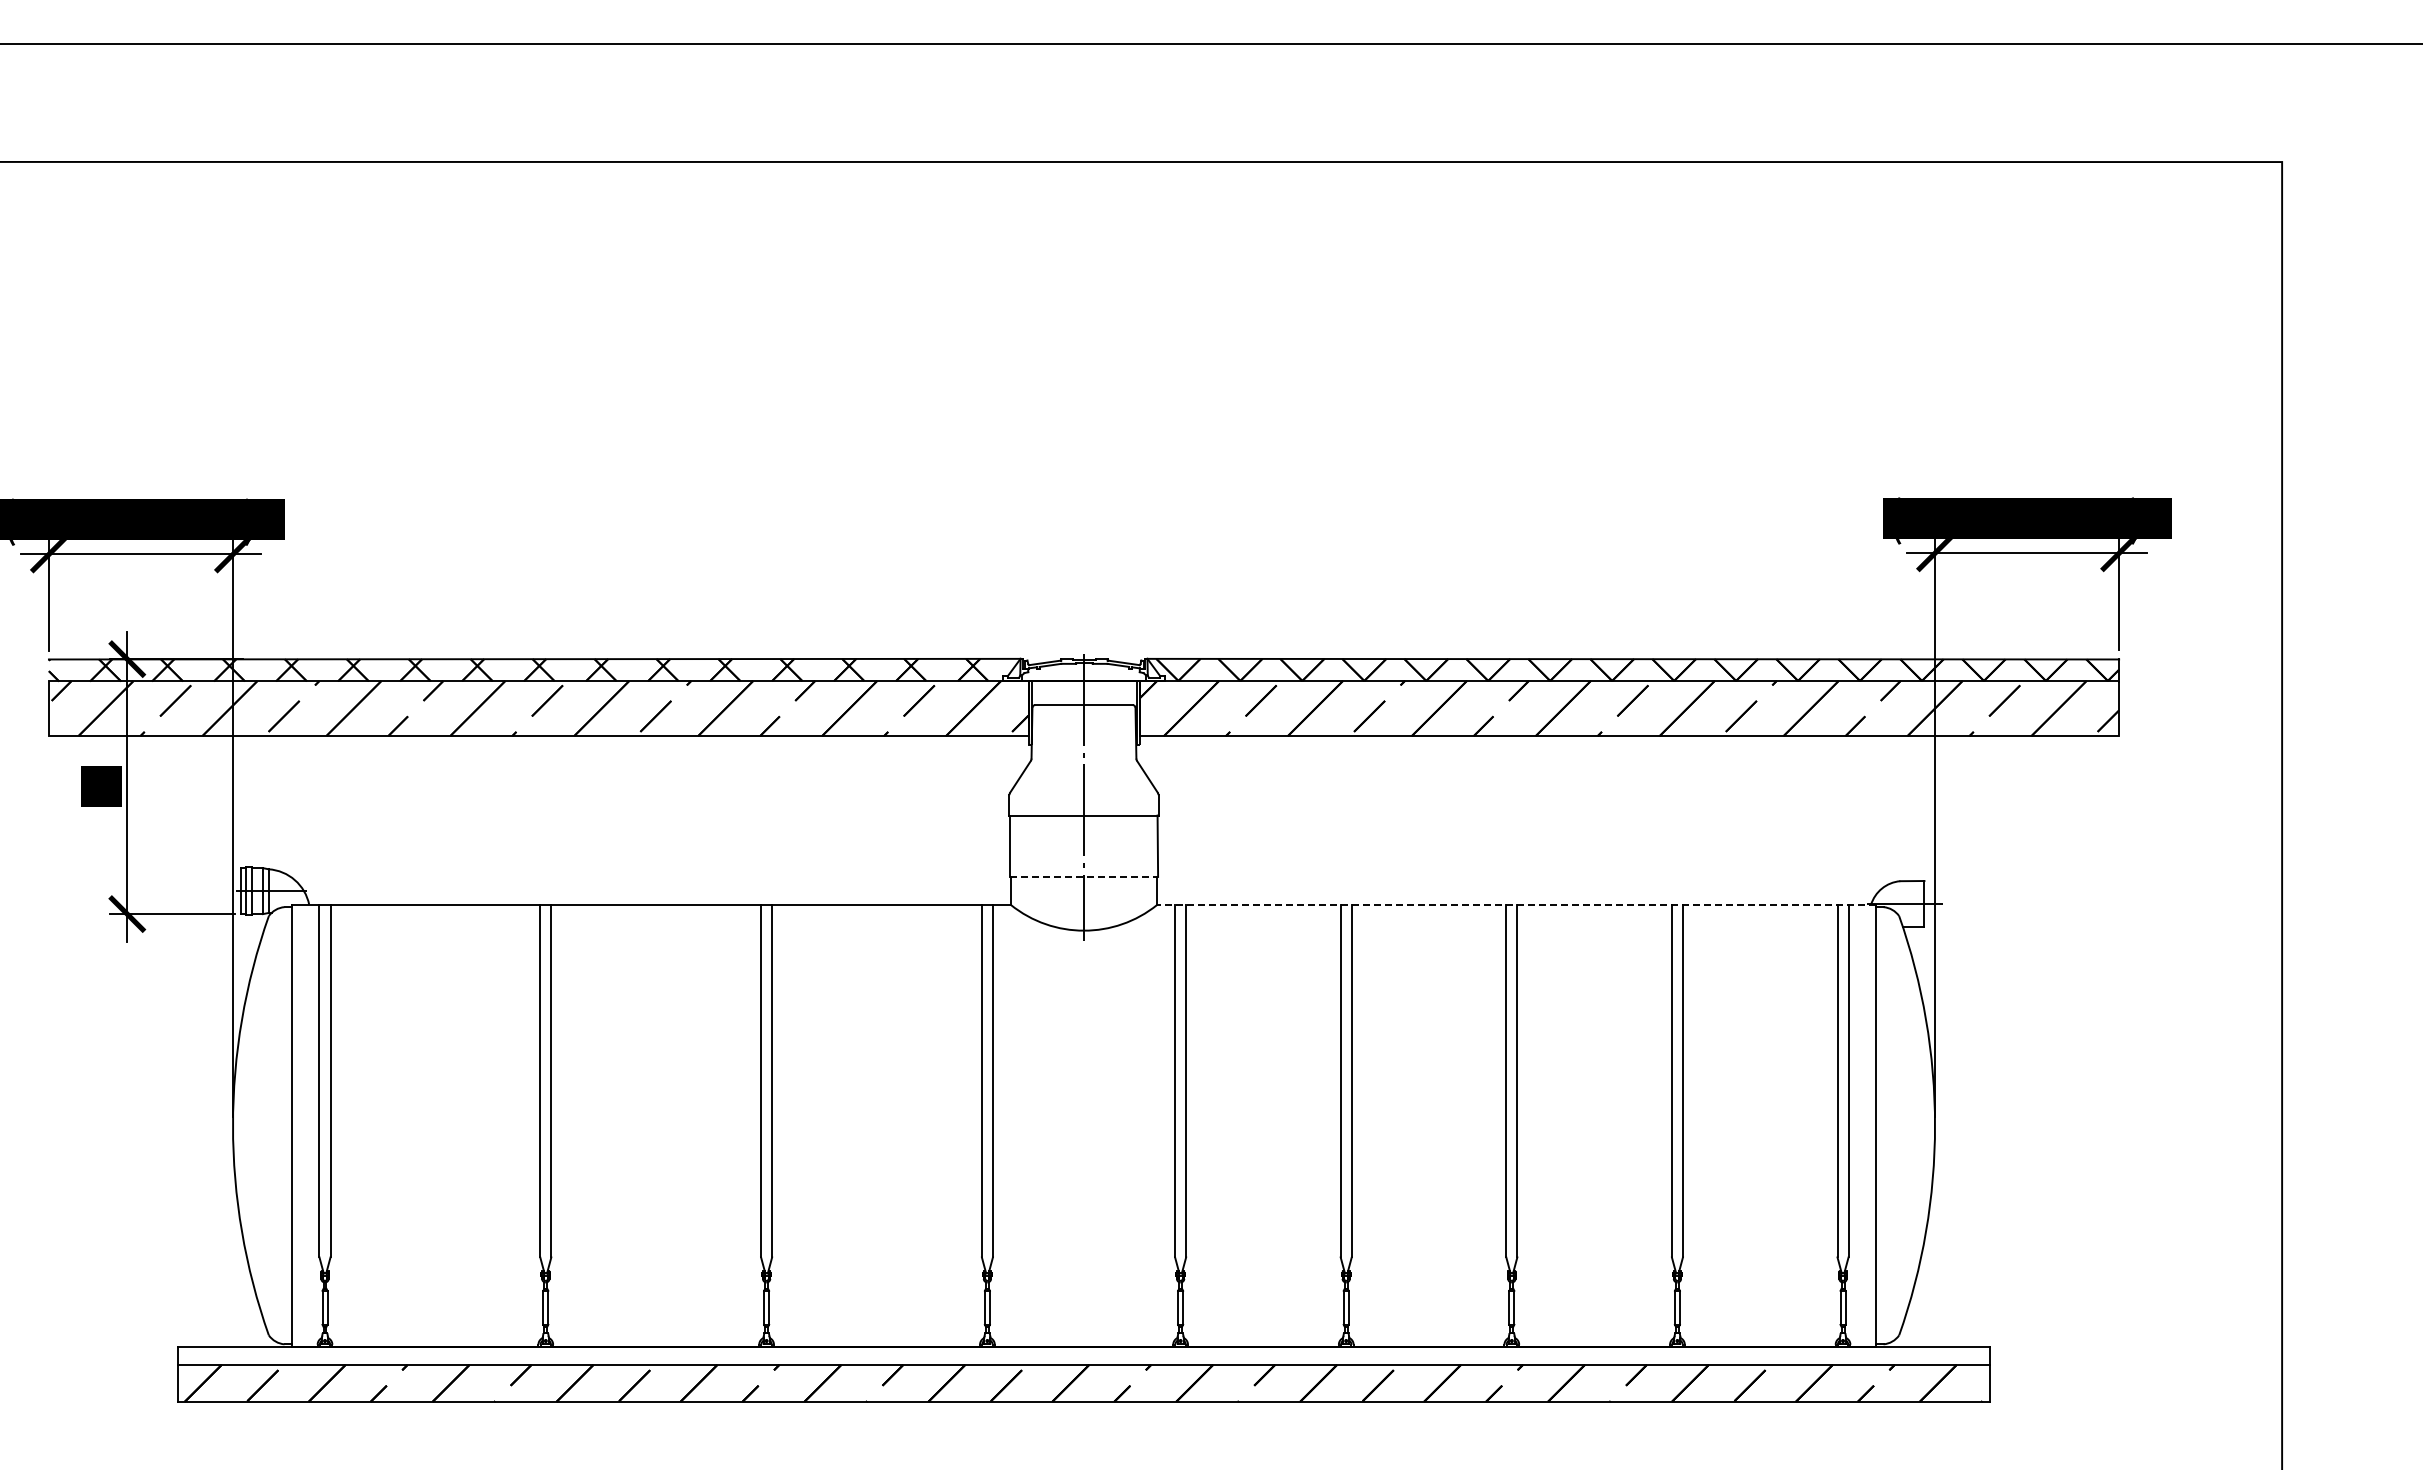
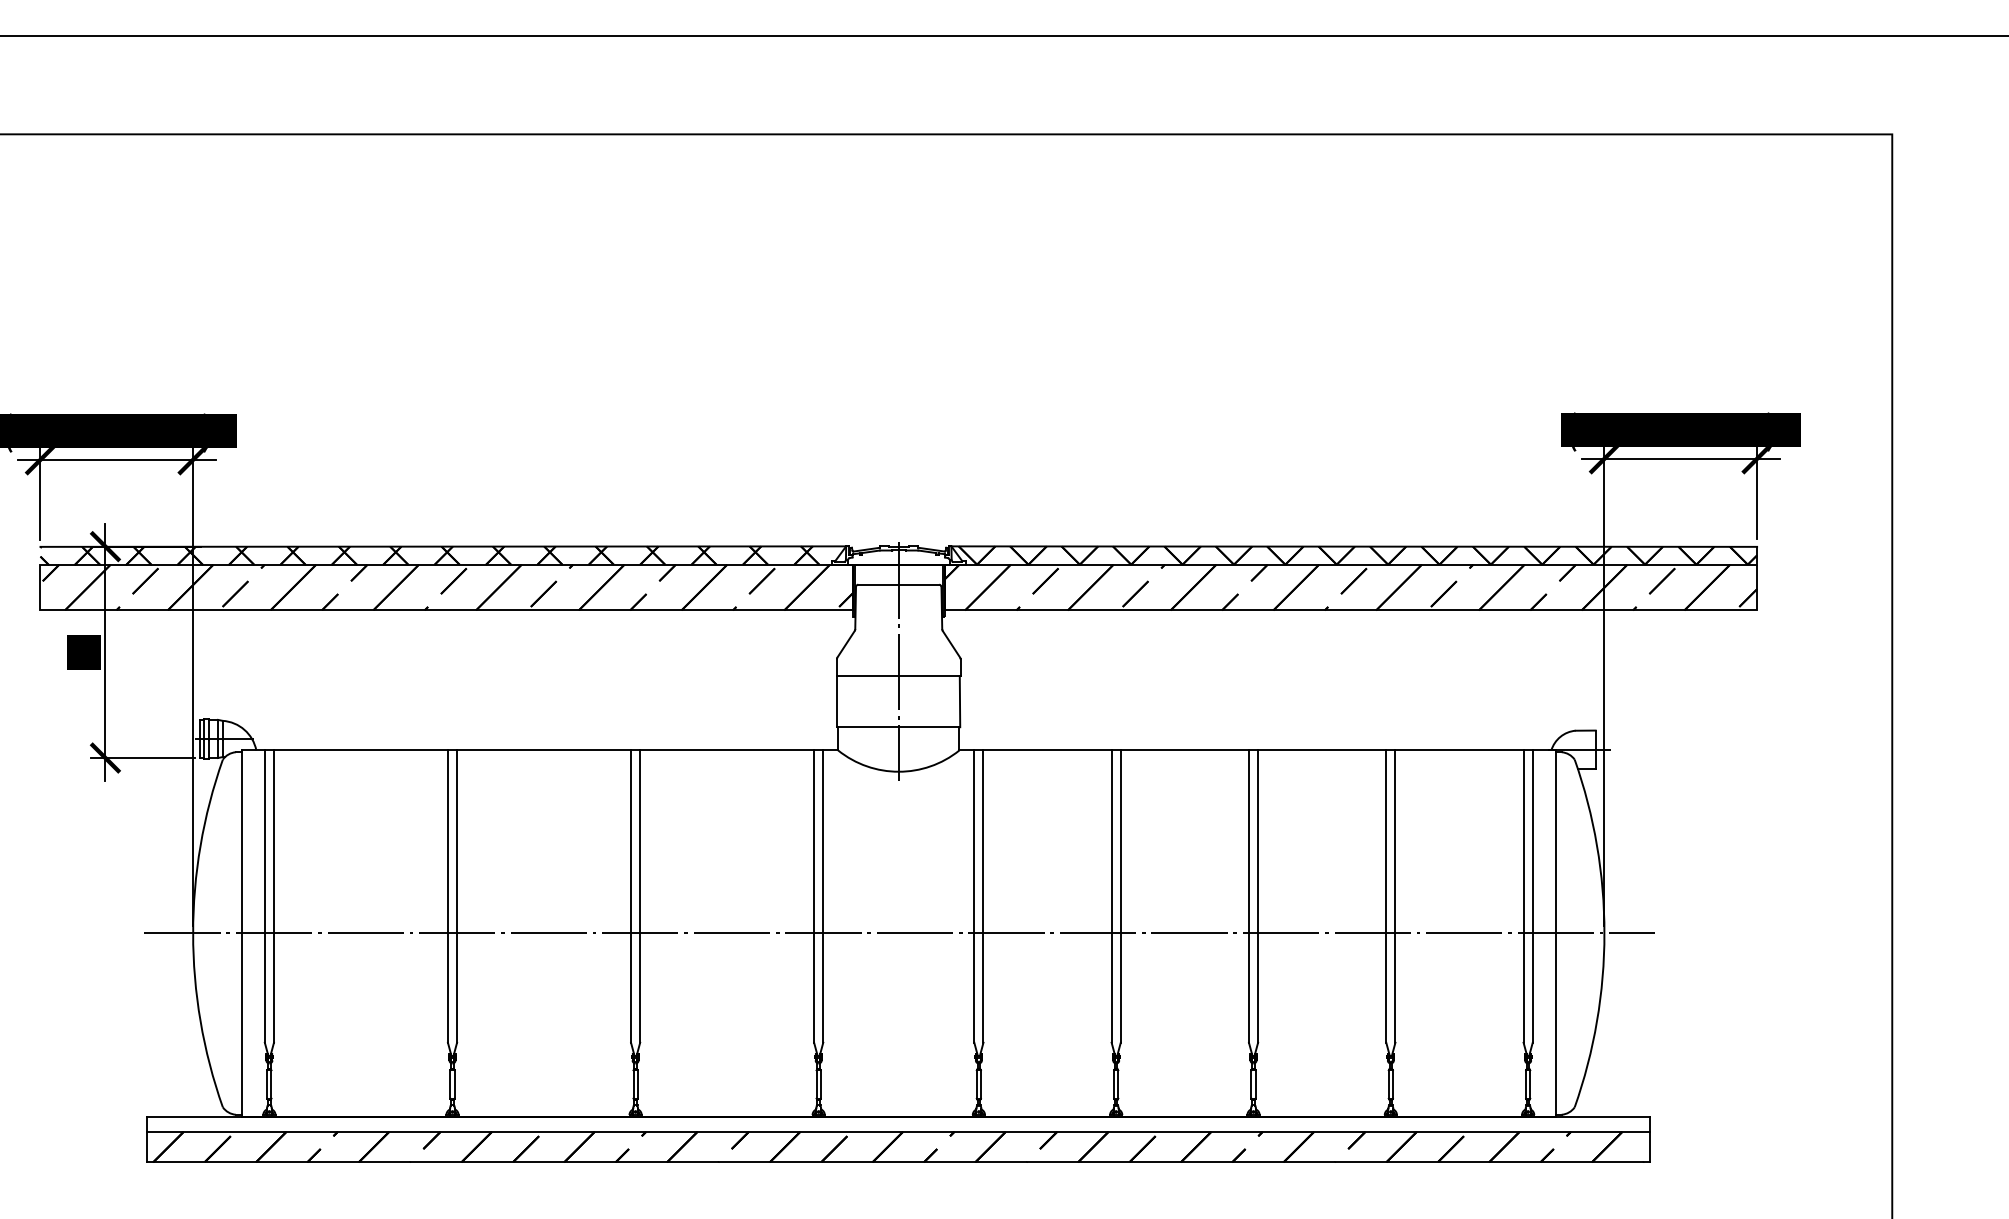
line: (1084, 876) -> (899, 726), dashed -> solid
line: (1516, 904) -> (1257, 750), dashed -> solid
line: (1084, 1125) -> (899, 933), added

